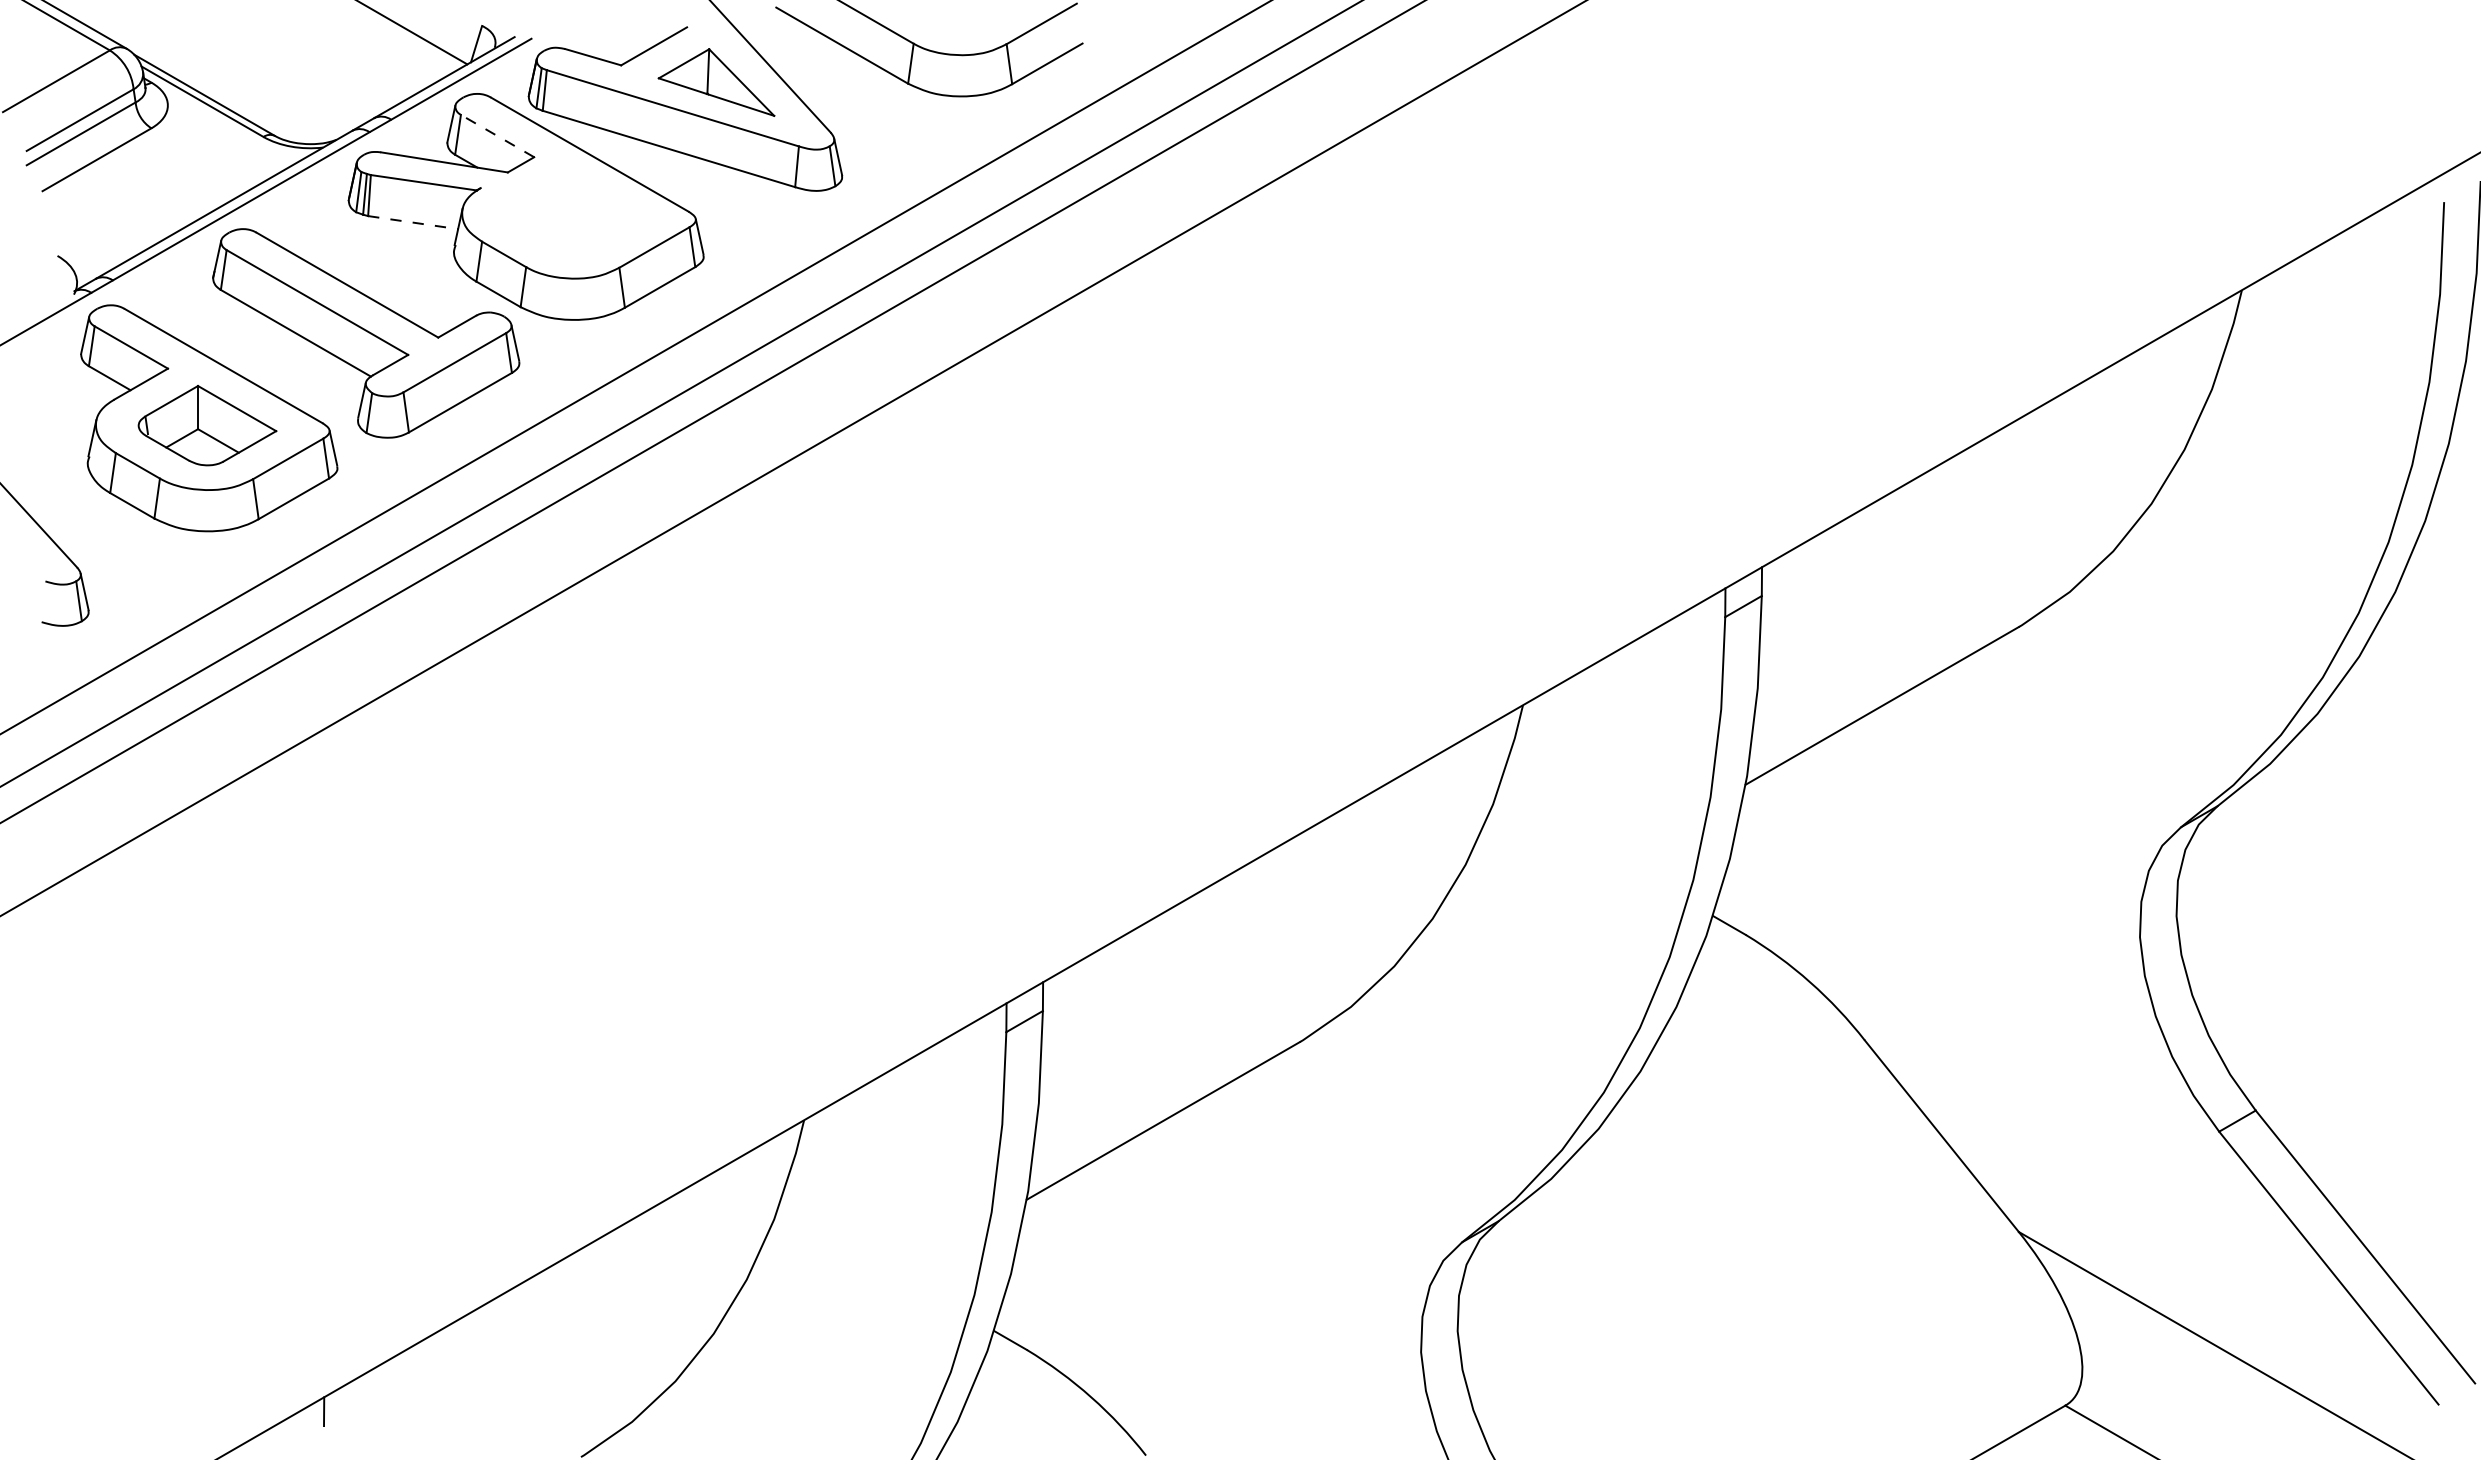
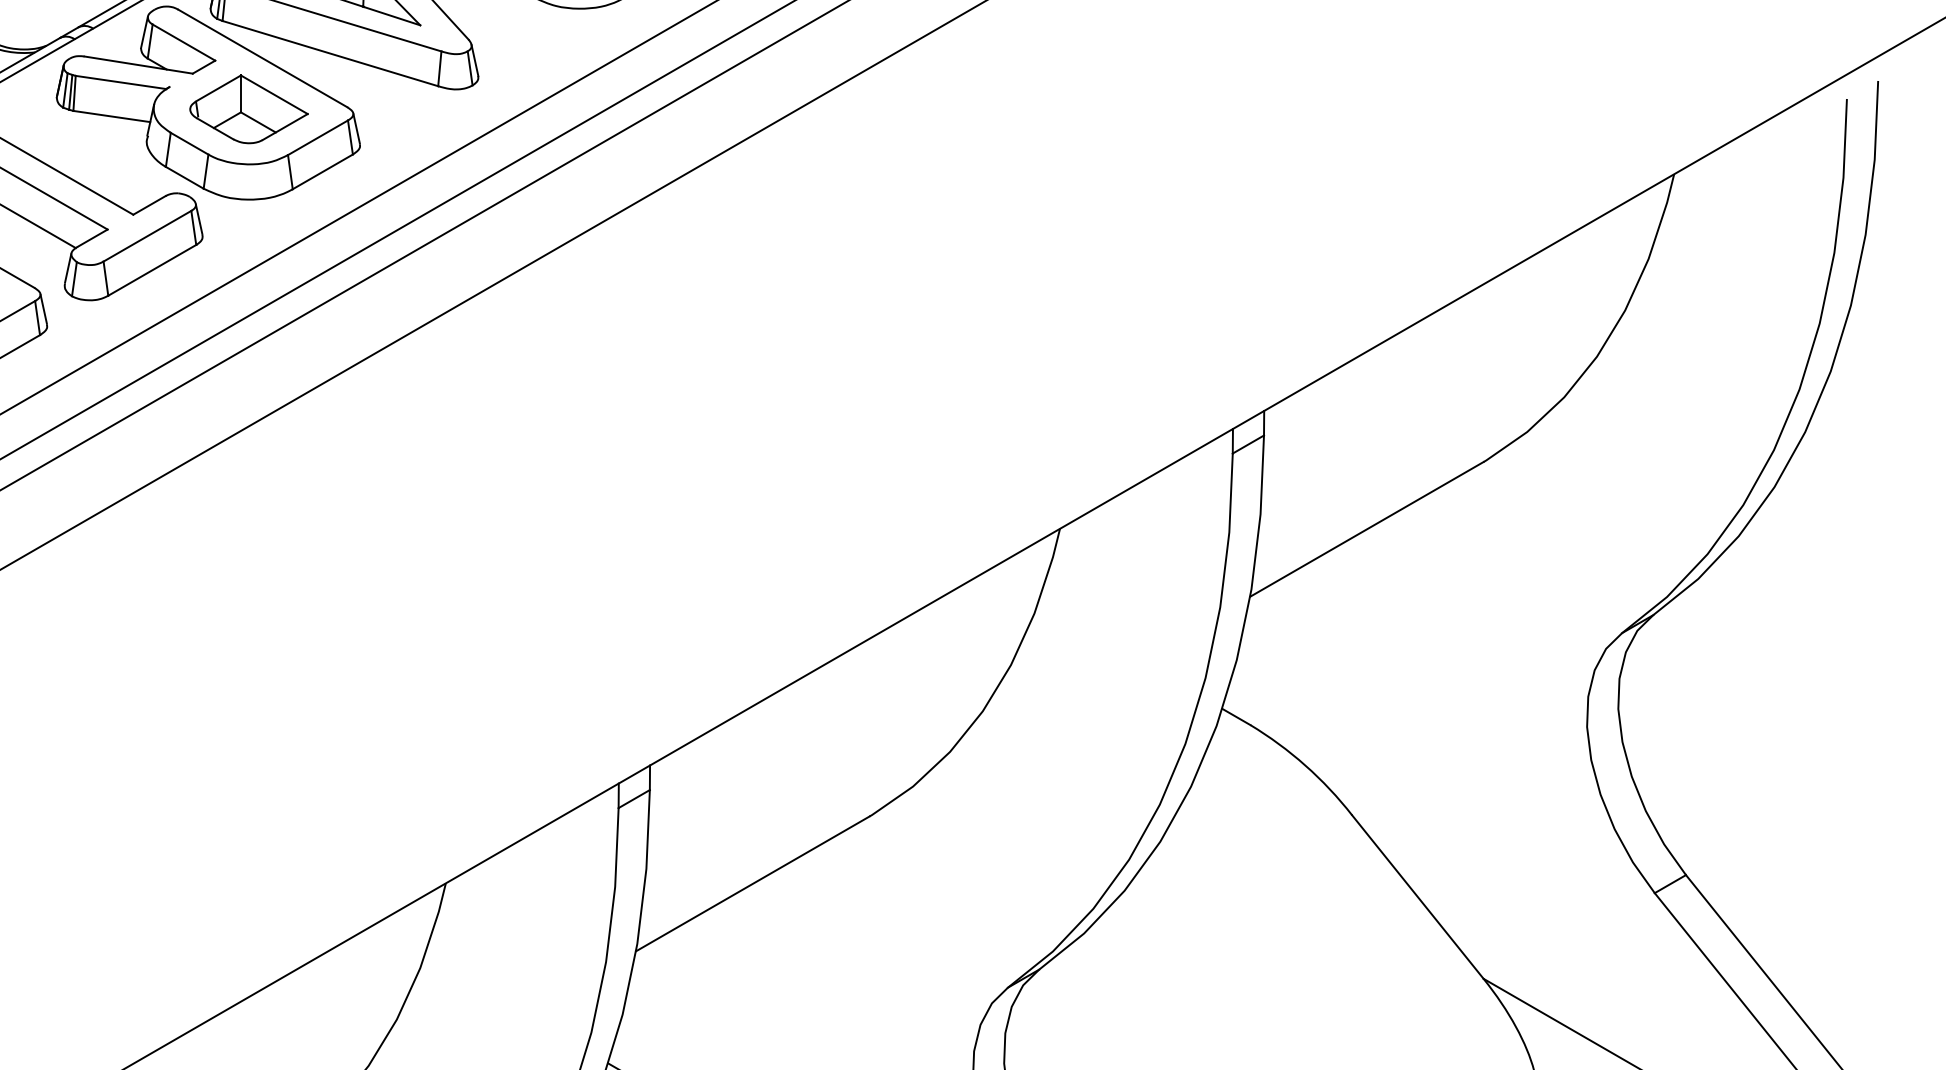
line: (497, 135) -> (183, 42), dashed -> solid
part: (573, 213) -> (248, 108), added
line: (413, 222) -> (112, 116), dashed -> solid

